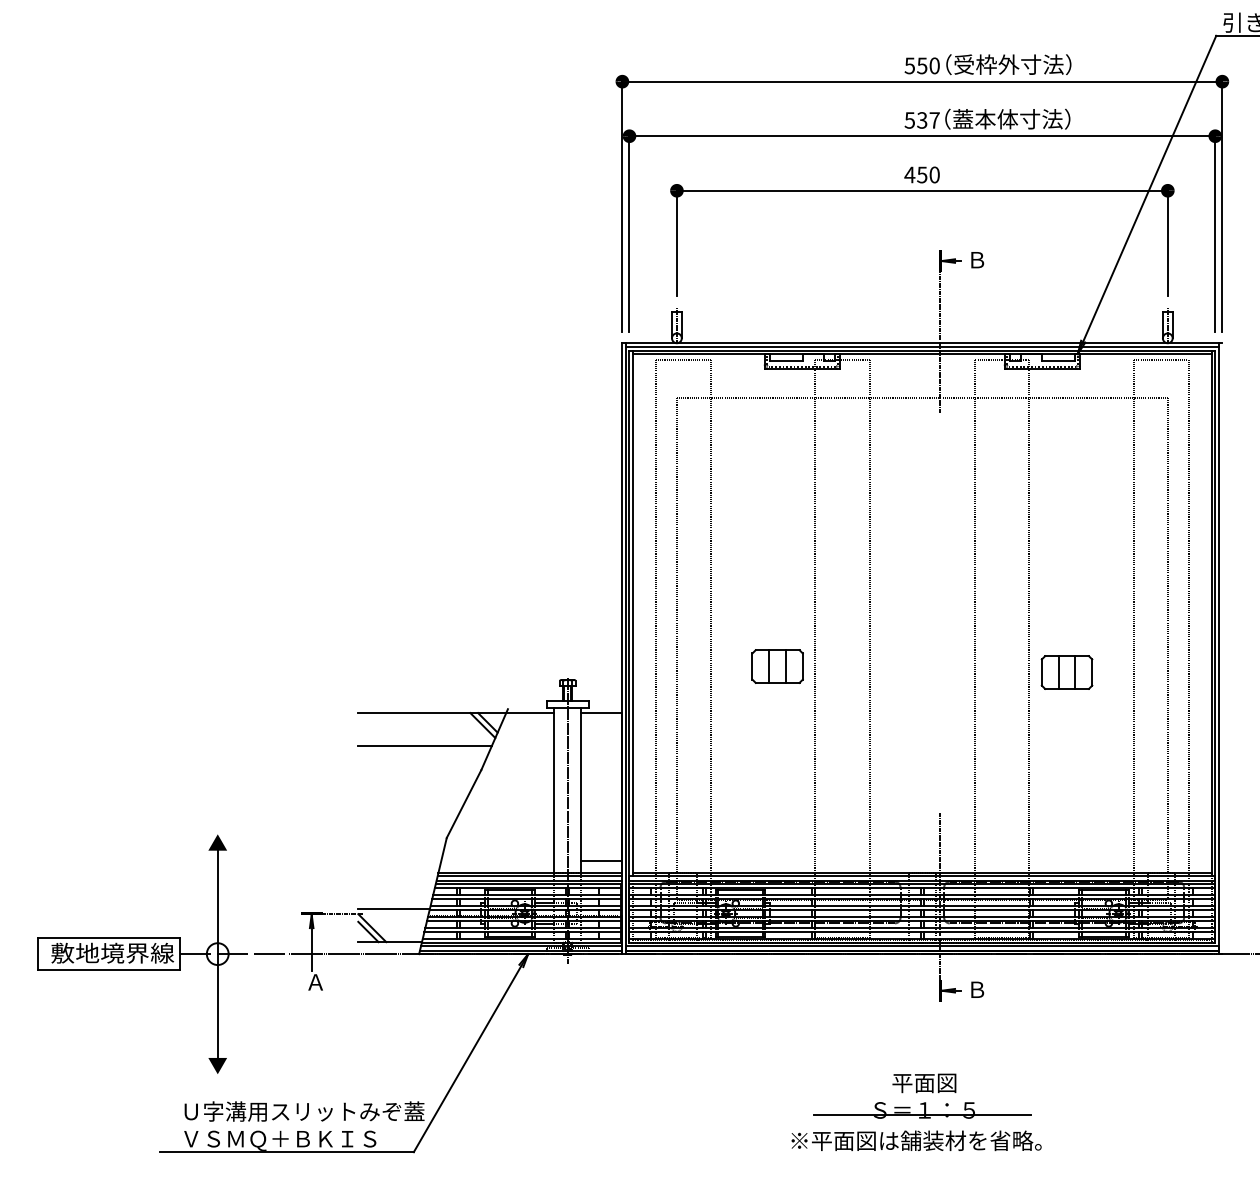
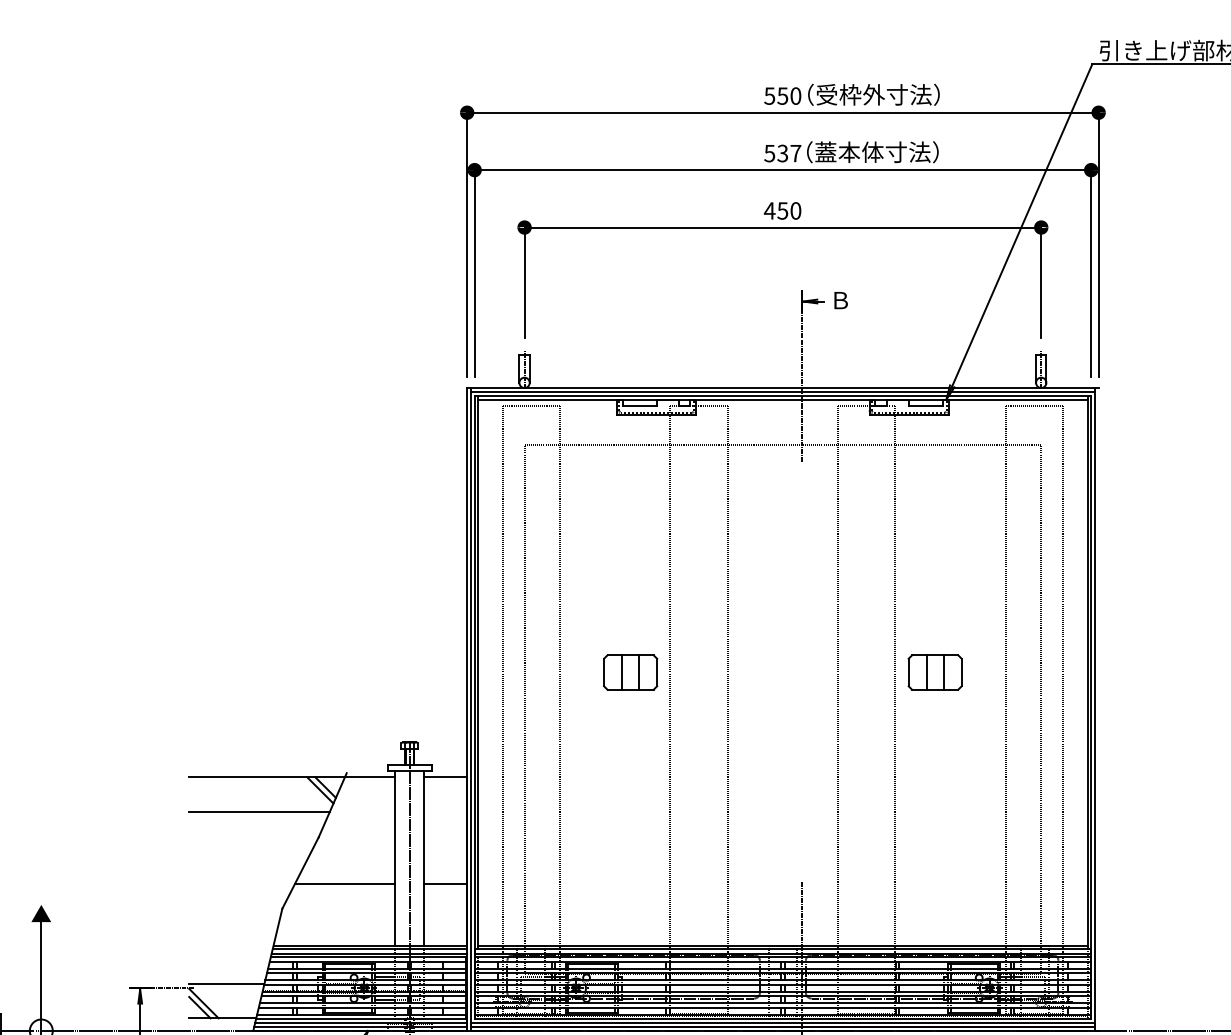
part: (777, 666) -> (630, 672), moved
part: (1066, 672) -> (934, 672), moved
line: (506, 814) -> (345, 884), added
line: (601, 861) -> (445, 884), moved

